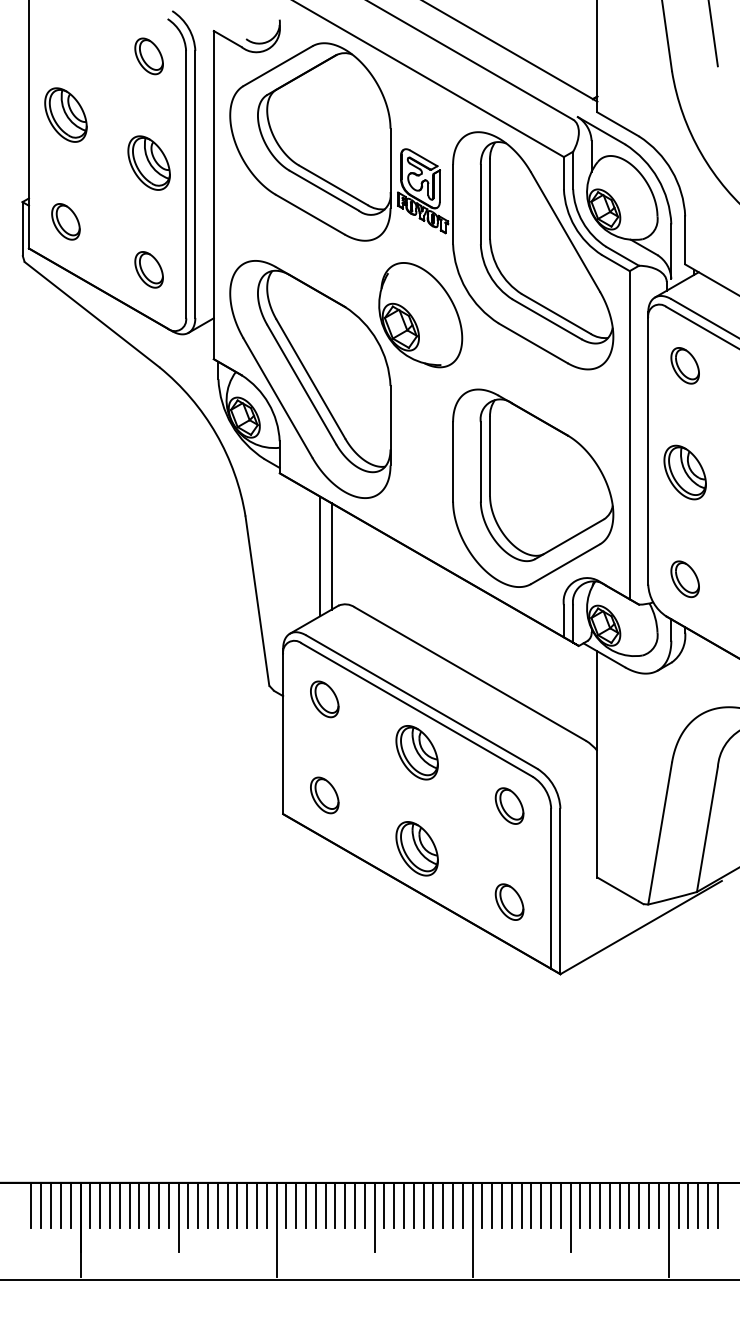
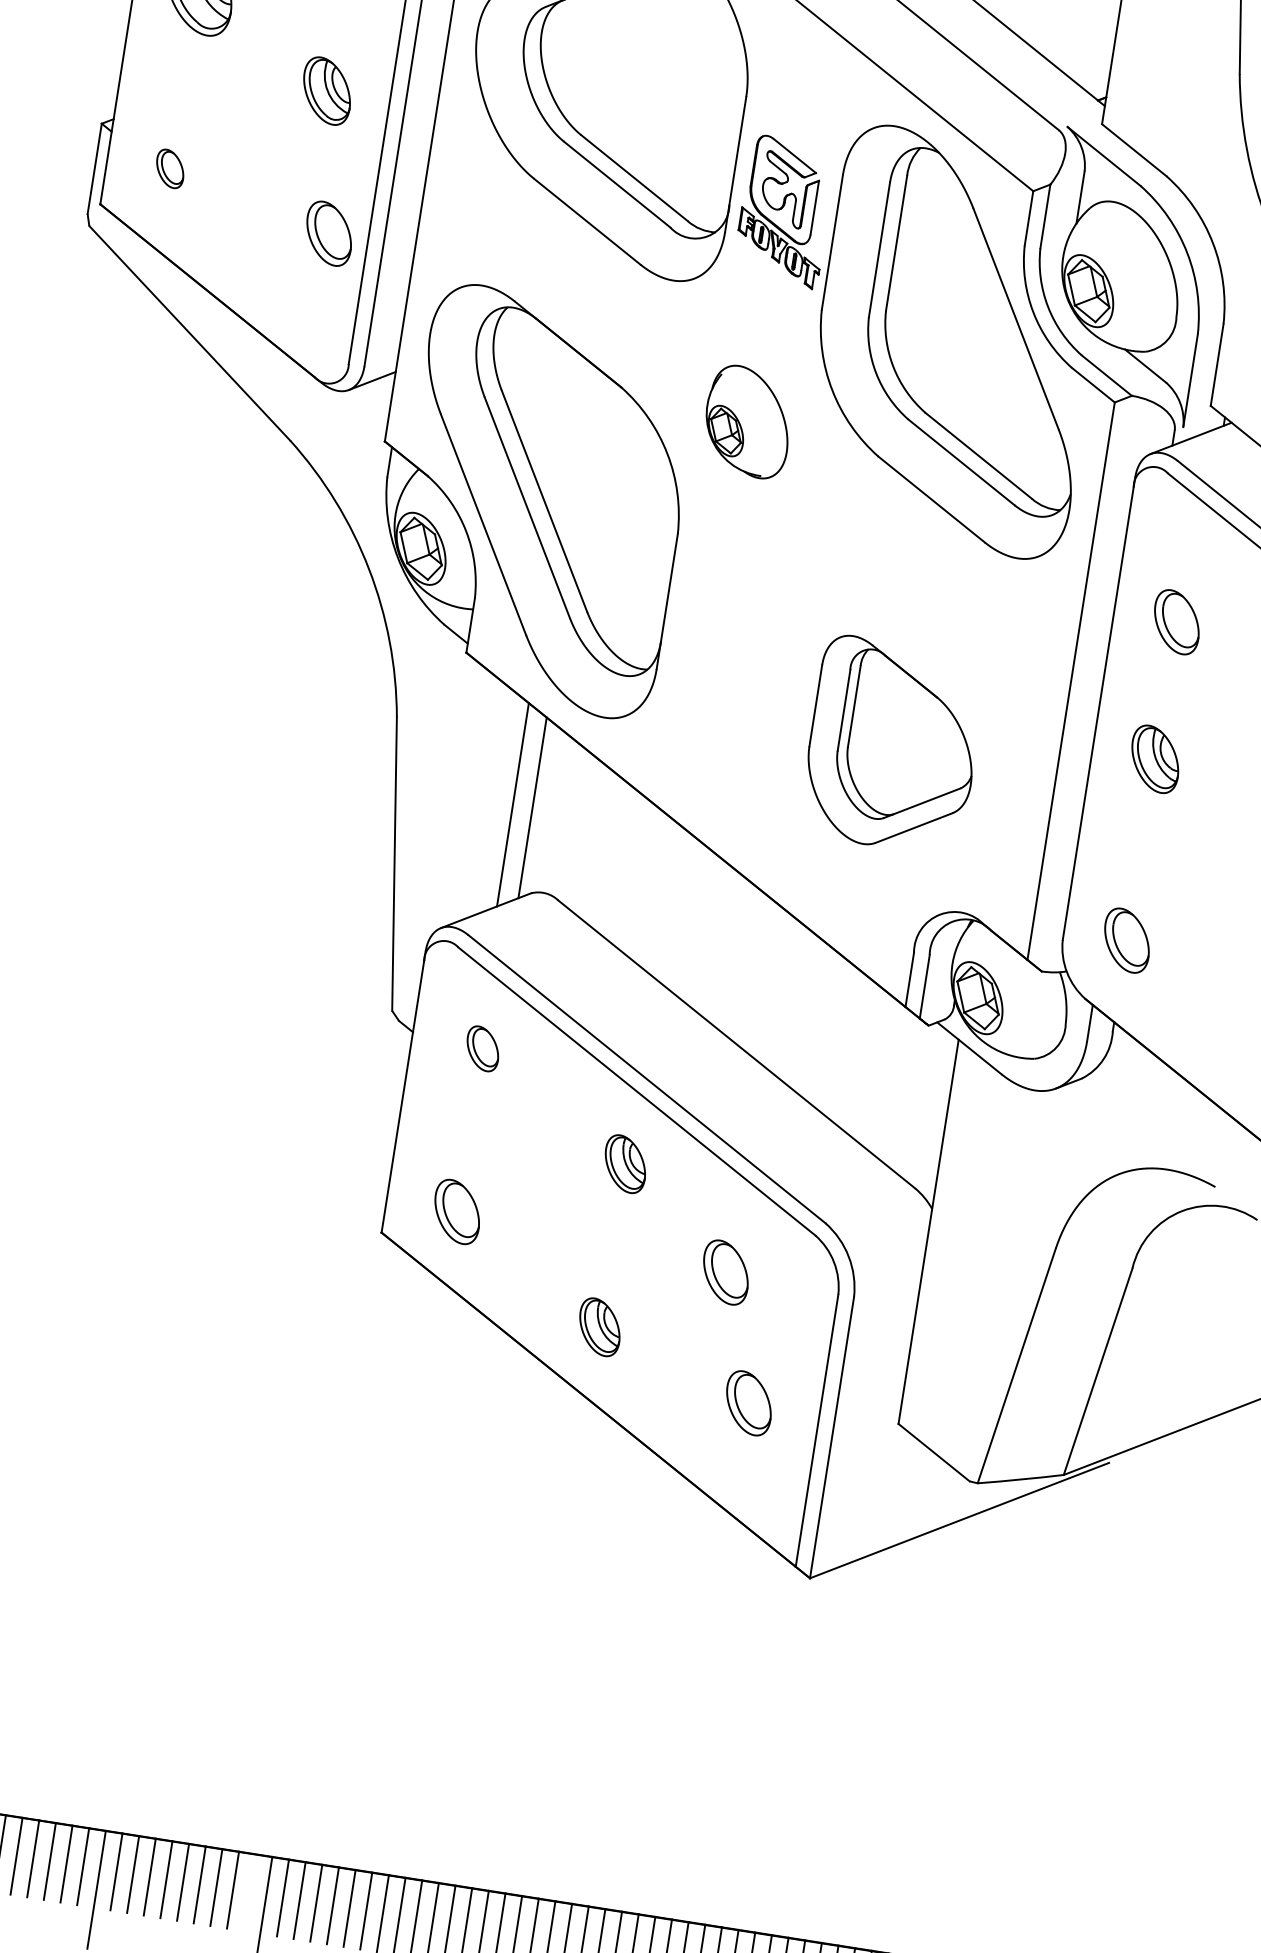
part: (148, 162) -> (326, 89), size x0.7
part: (65, 221) -> (169, 168), size x0.6
part: (148, 269) -> (328, 232), moved
part: (420, 315) -> (747, 422), size x0.6
part: (684, 365) -> (1175, 621), moved
part: (684, 472) -> (1154, 759), size x0.7
part: (533, 487) -> (893, 744), size x0.6
part: (324, 699) -> (482, 1048), size x0.7
part: (416, 752) -> (624, 1163), size x0.6
part: (509, 805) -> (725, 1271), moved
part: (416, 848) -> (598, 1326), size x0.6
part: (509, 901) -> (748, 1402), moved
line: (266, 1204) -> (249, 1891), removed

